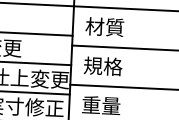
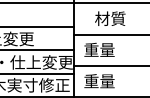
text: (105, 26) -> (110, 18), moved
text: (103, 65) -> (99, 49), 規格 -> 重量

